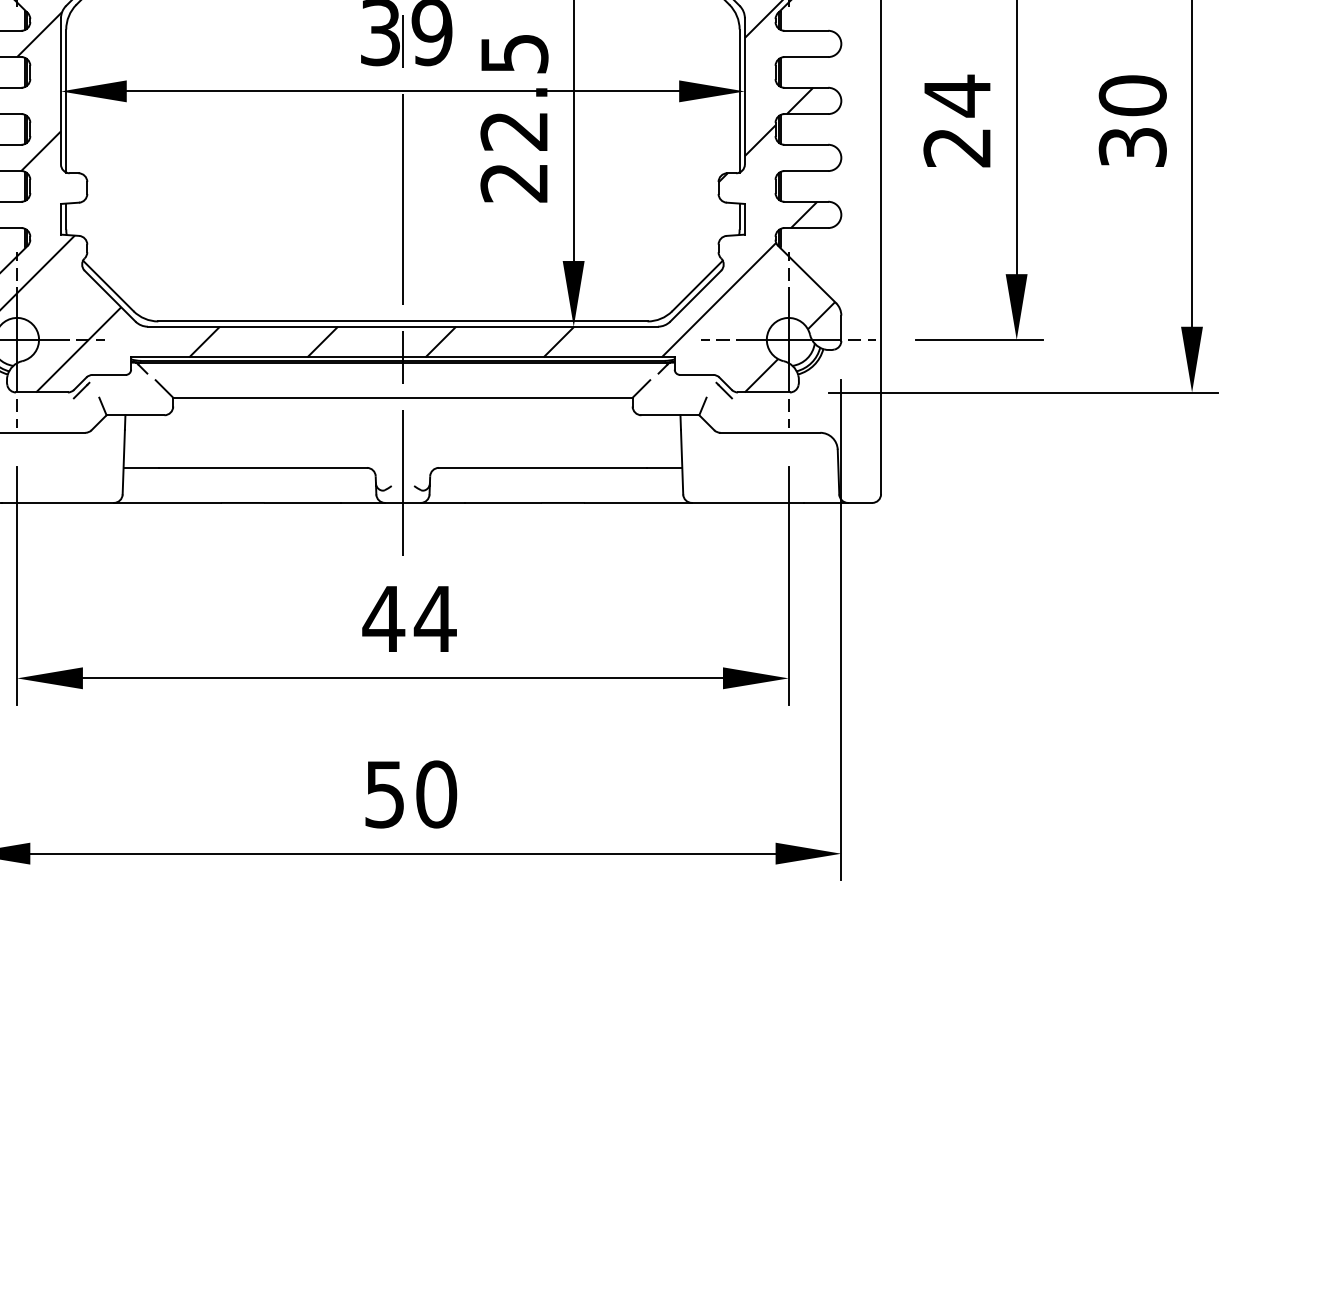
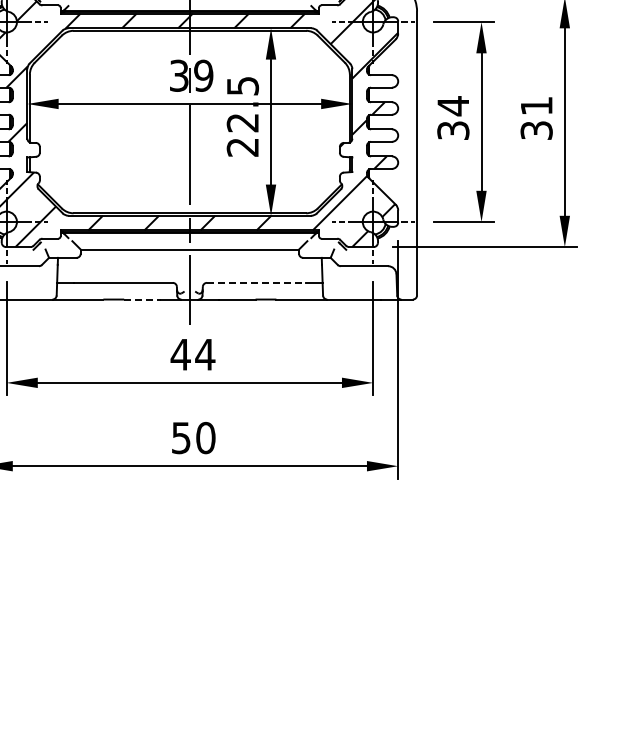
text: (1132, 94) -> (536, 105), 30 -> 31
text: (957, 147) -> (453, 130), 24 -> 34
line: (543, 467) -> (256, 282), solid -> dashed
line: (303, 502) -> (142, 299), solid -> dashed

